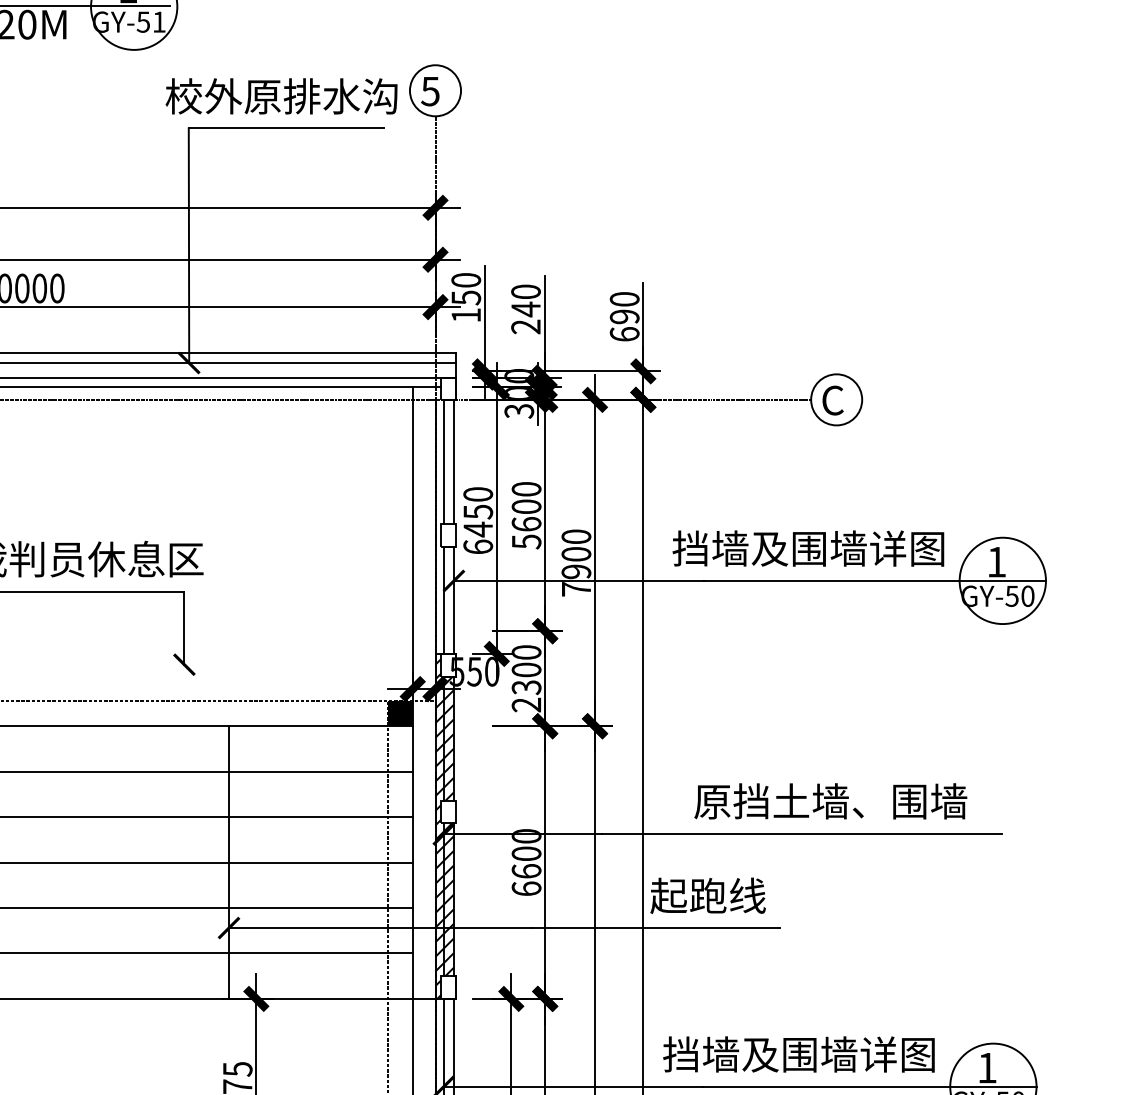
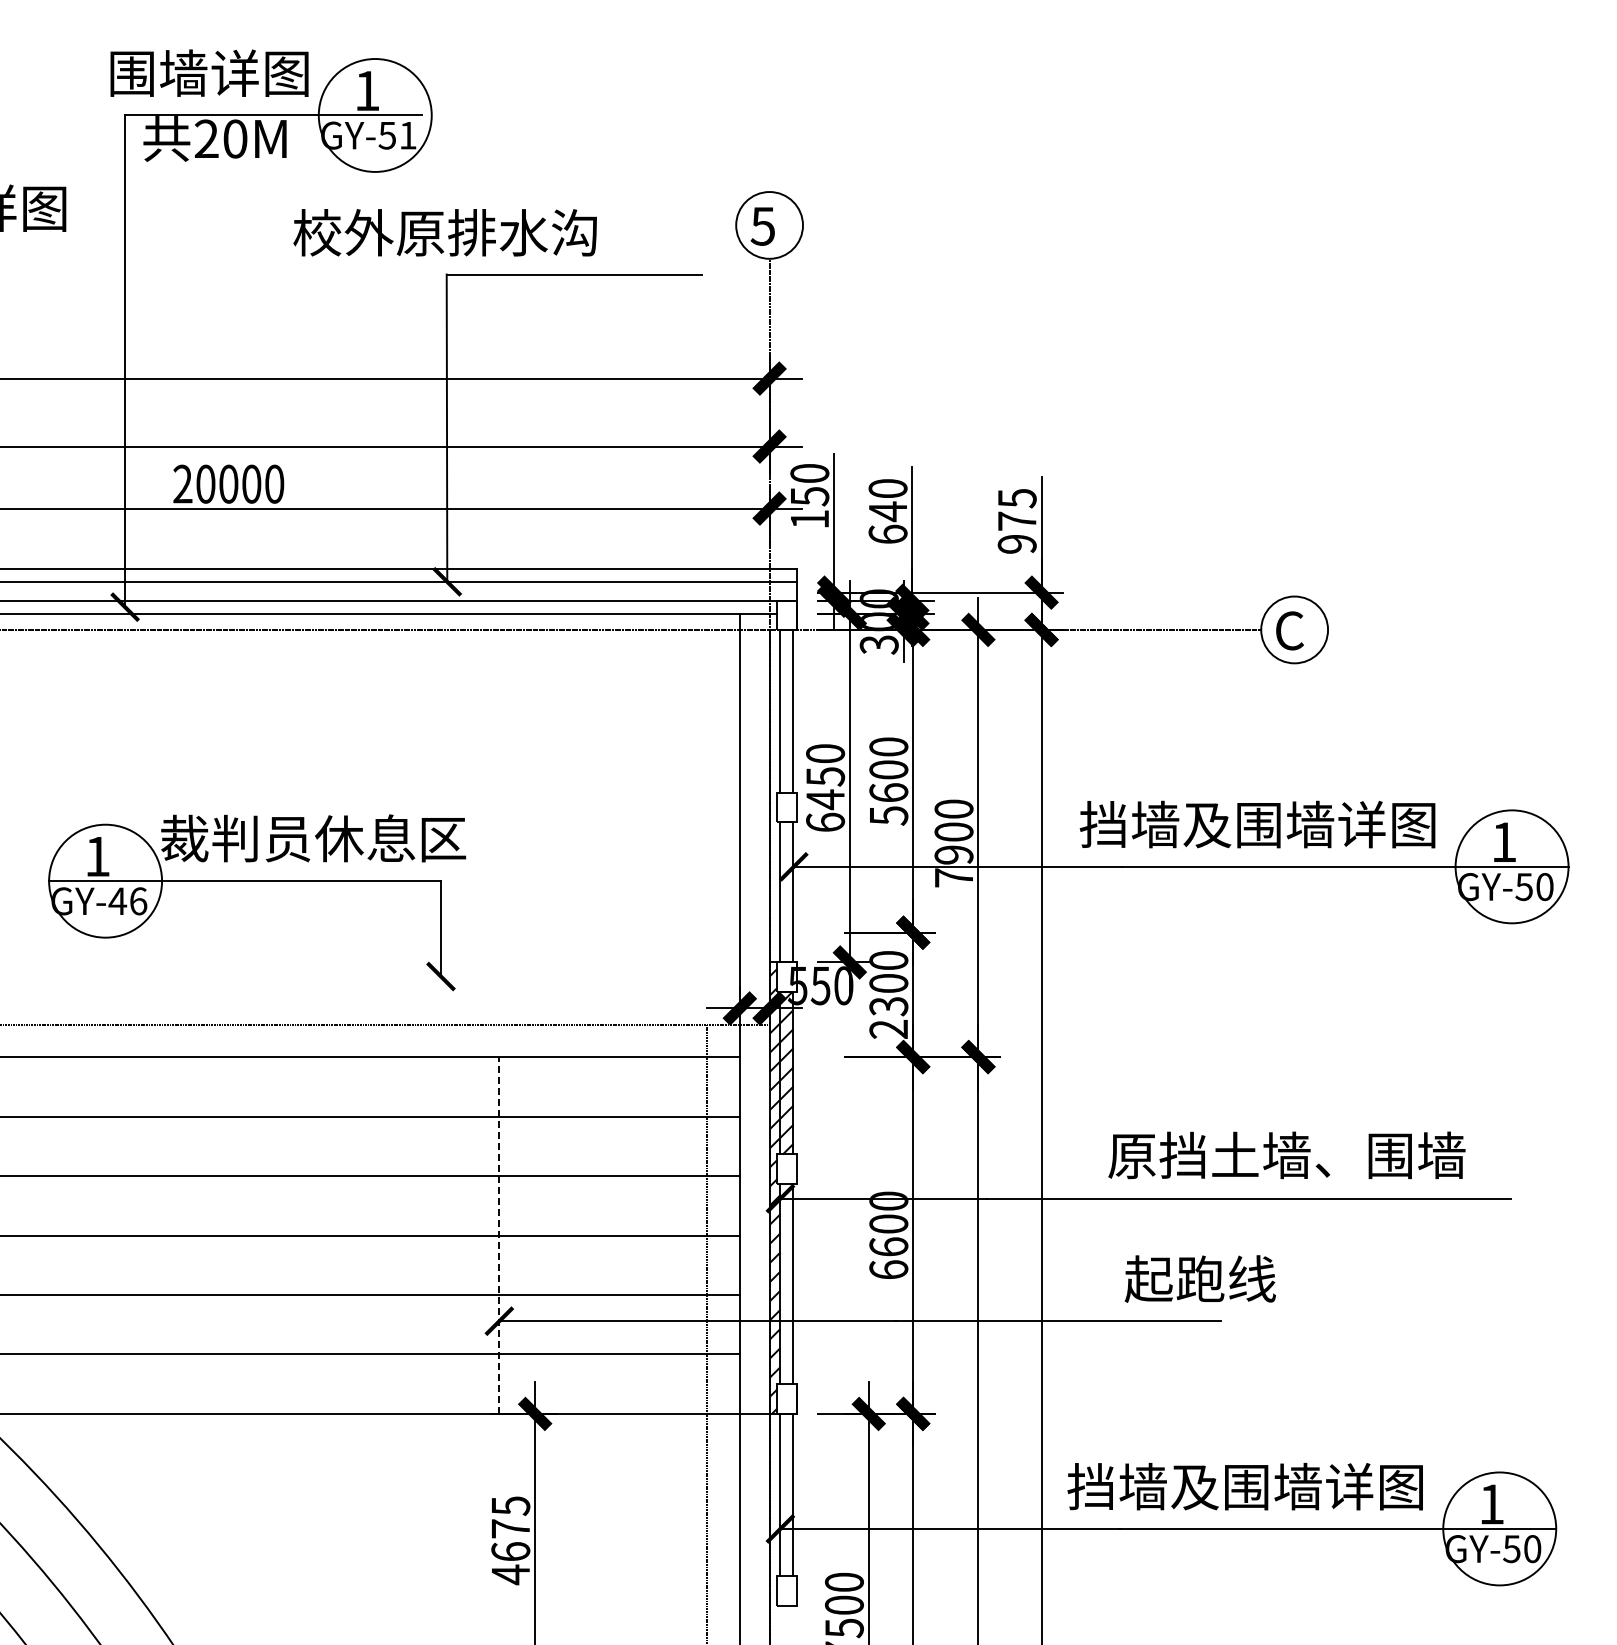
text: (281, 96) -> (444, 232), moved
text: (624, 317) -> (1016, 521), 690 -> 975
text: (525, 326) -> (887, 534), 240 -> 640
fill: (400, 713) -> (723, 1040), removed
line: (229, 862) -> (499, 1235), solid -> dashed
text: (707, 895) -> (1199, 1278), moved
hatch: (448, 900) -> (786, 1284), removed

